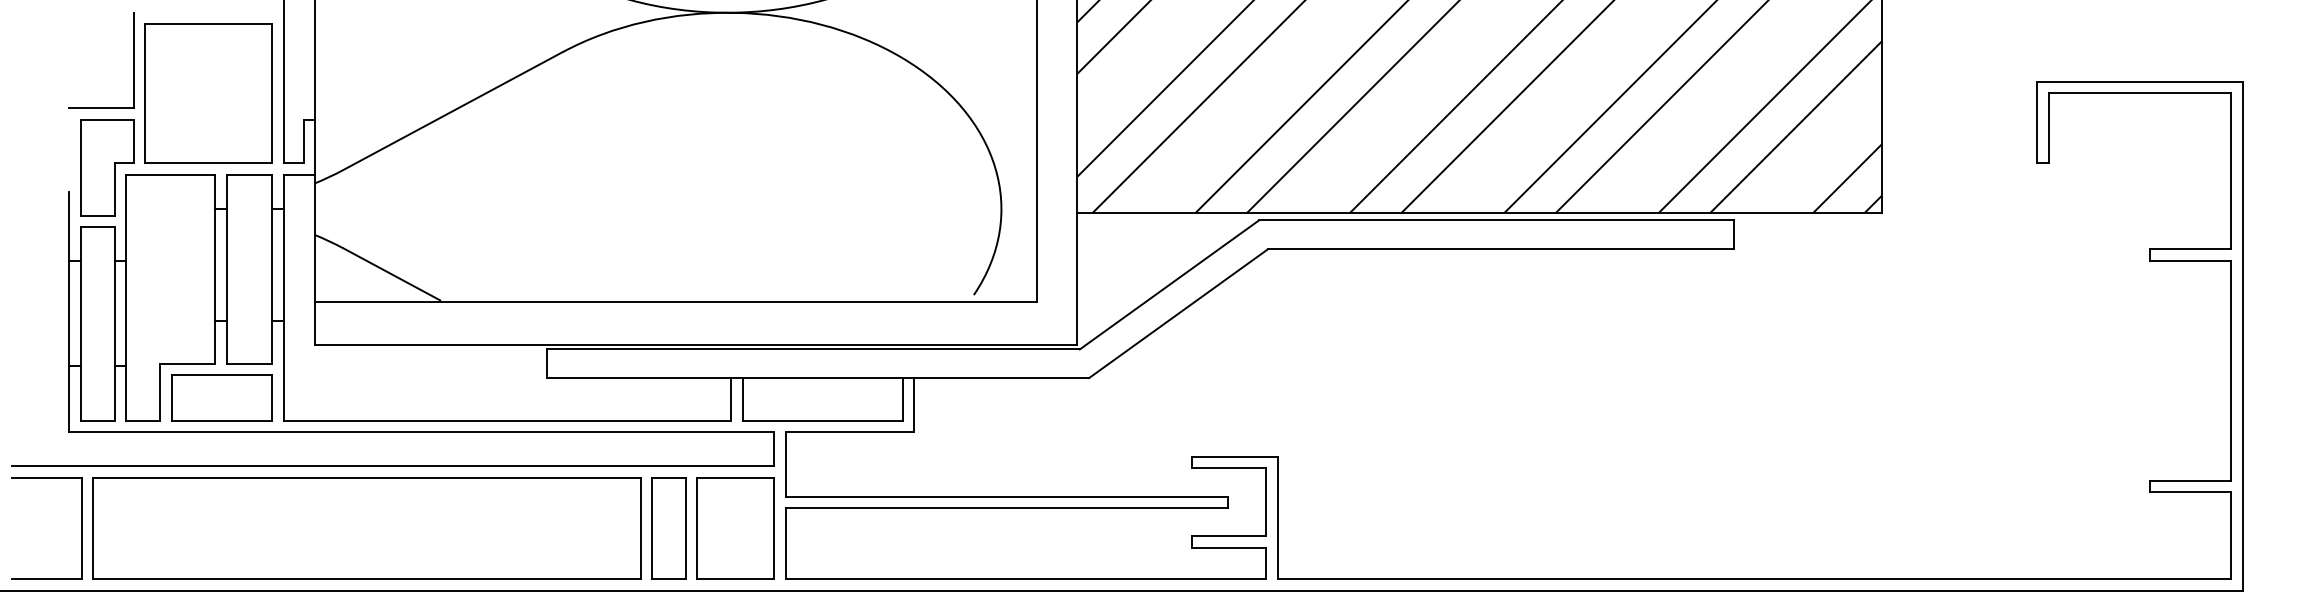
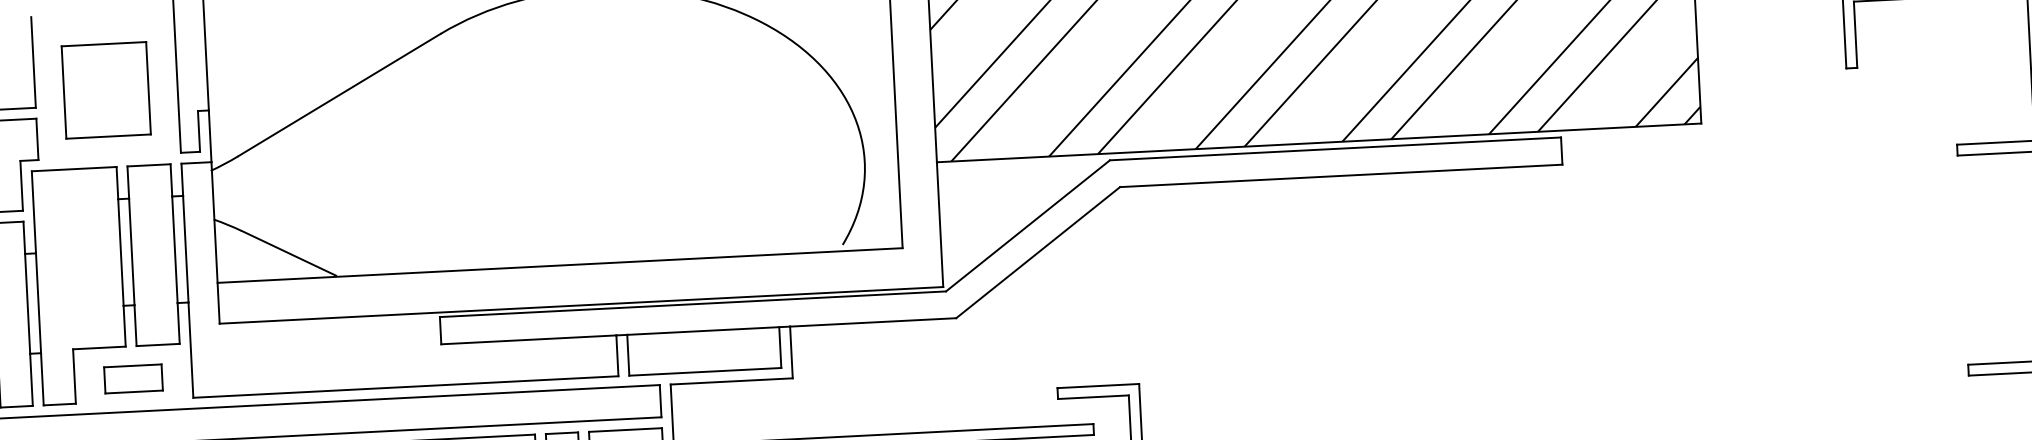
part: (208, 93) -> (106, 90), size x0.7
part: (221, 397) -> (133, 378), size x0.6

